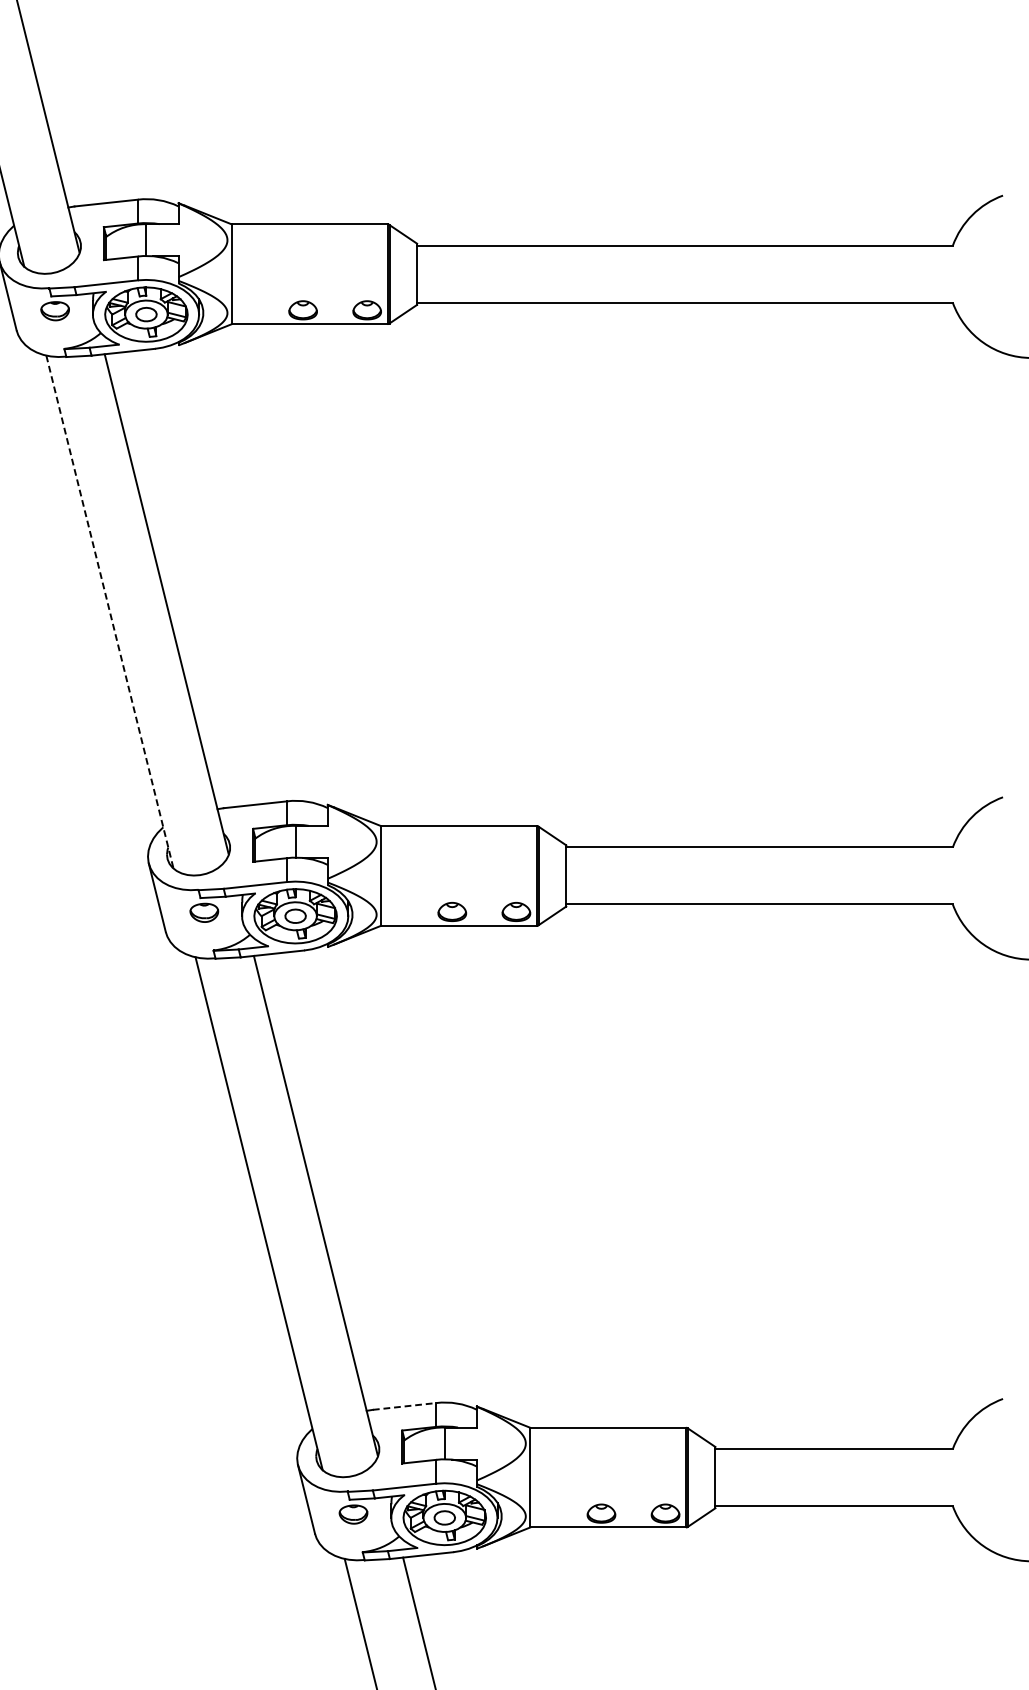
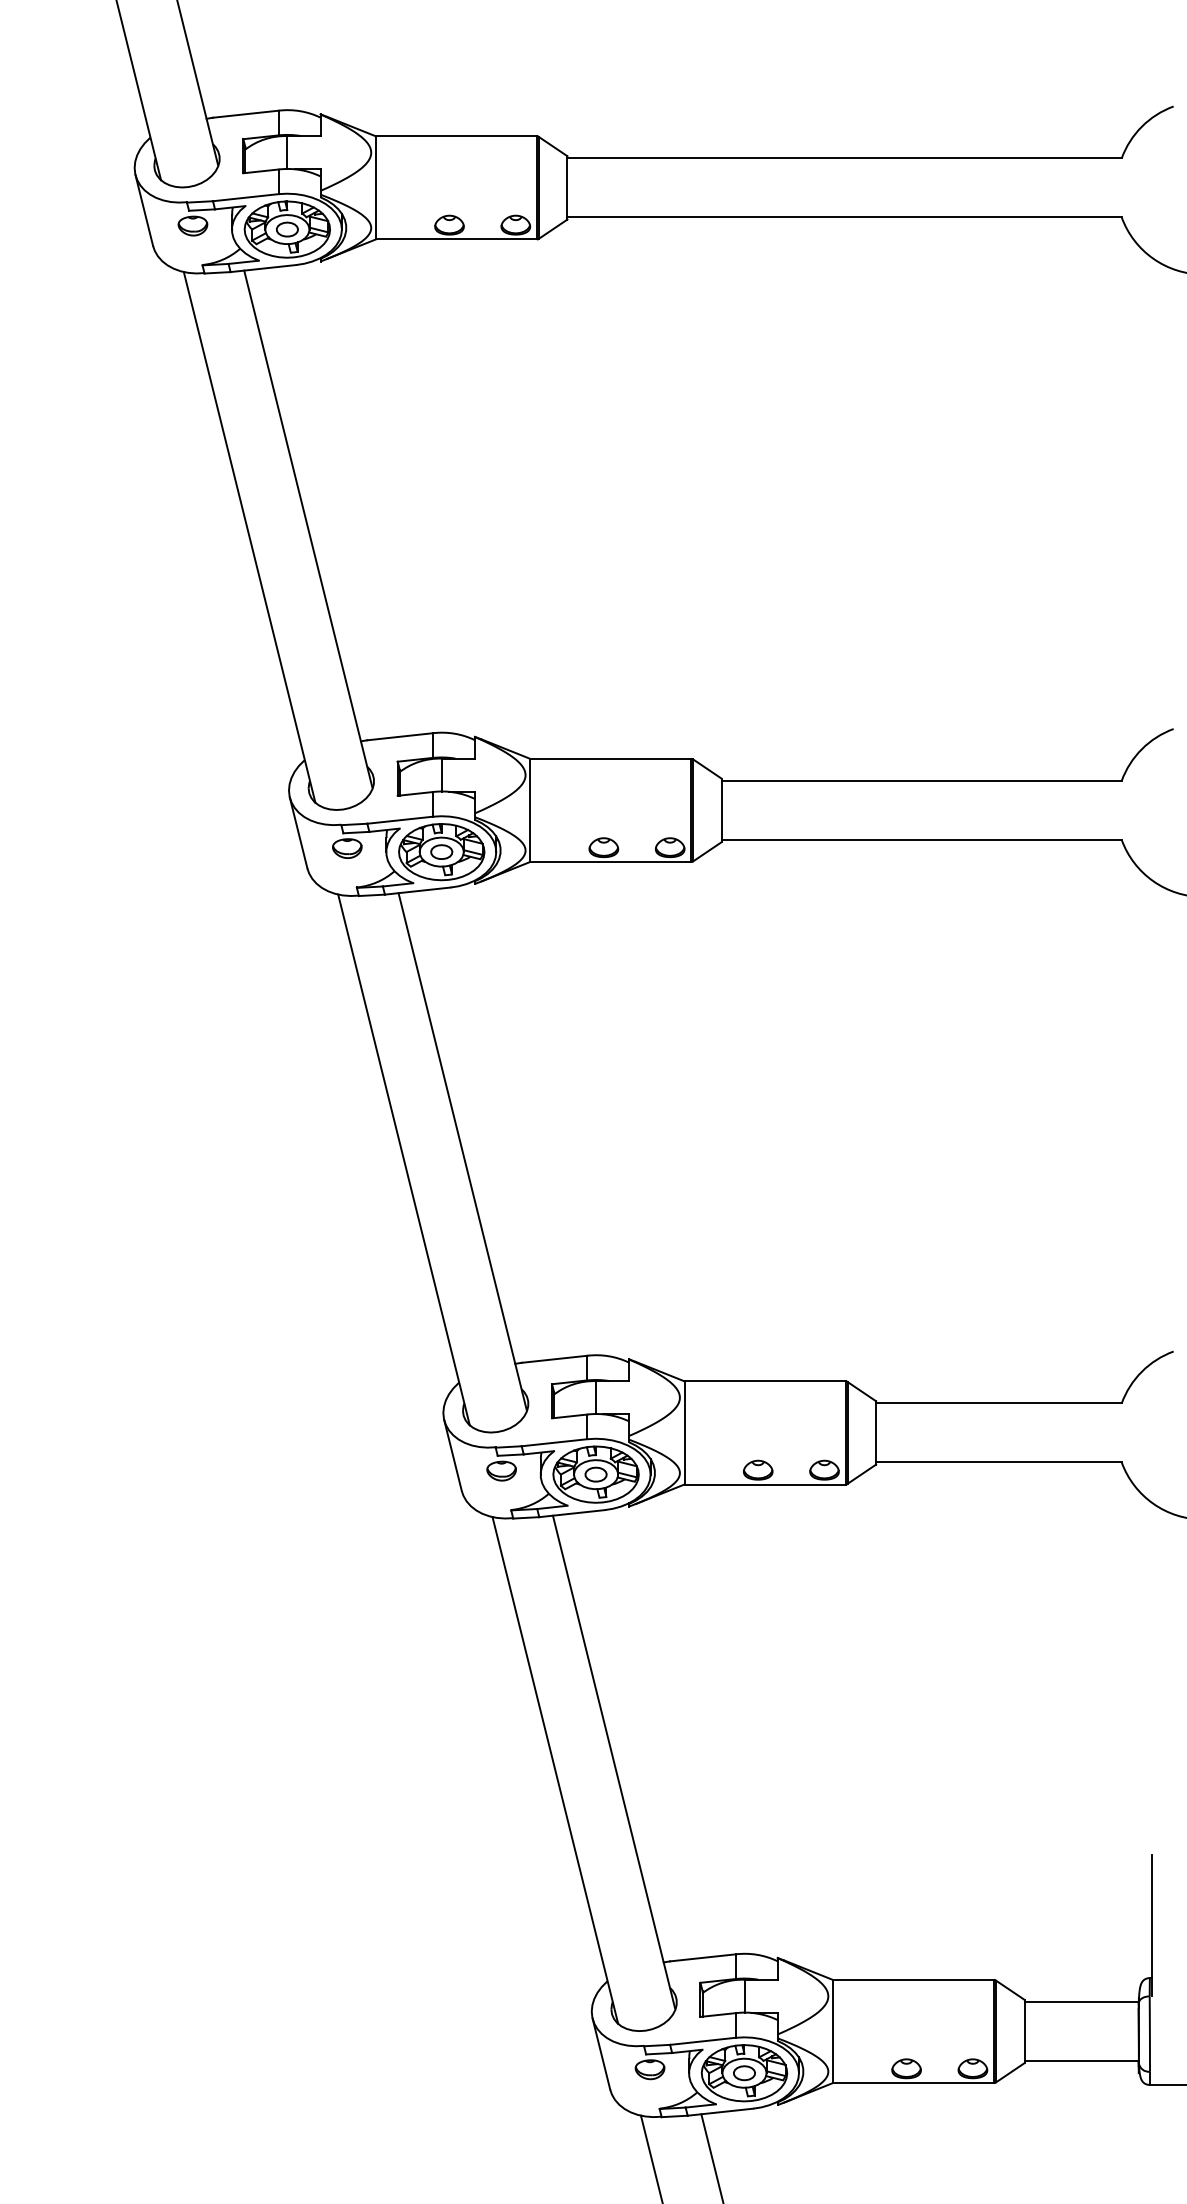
line: (109, 612) -> (249, 537), dashed -> solid
line: (404, 1406) -> (554, 1359), dashed -> solid

